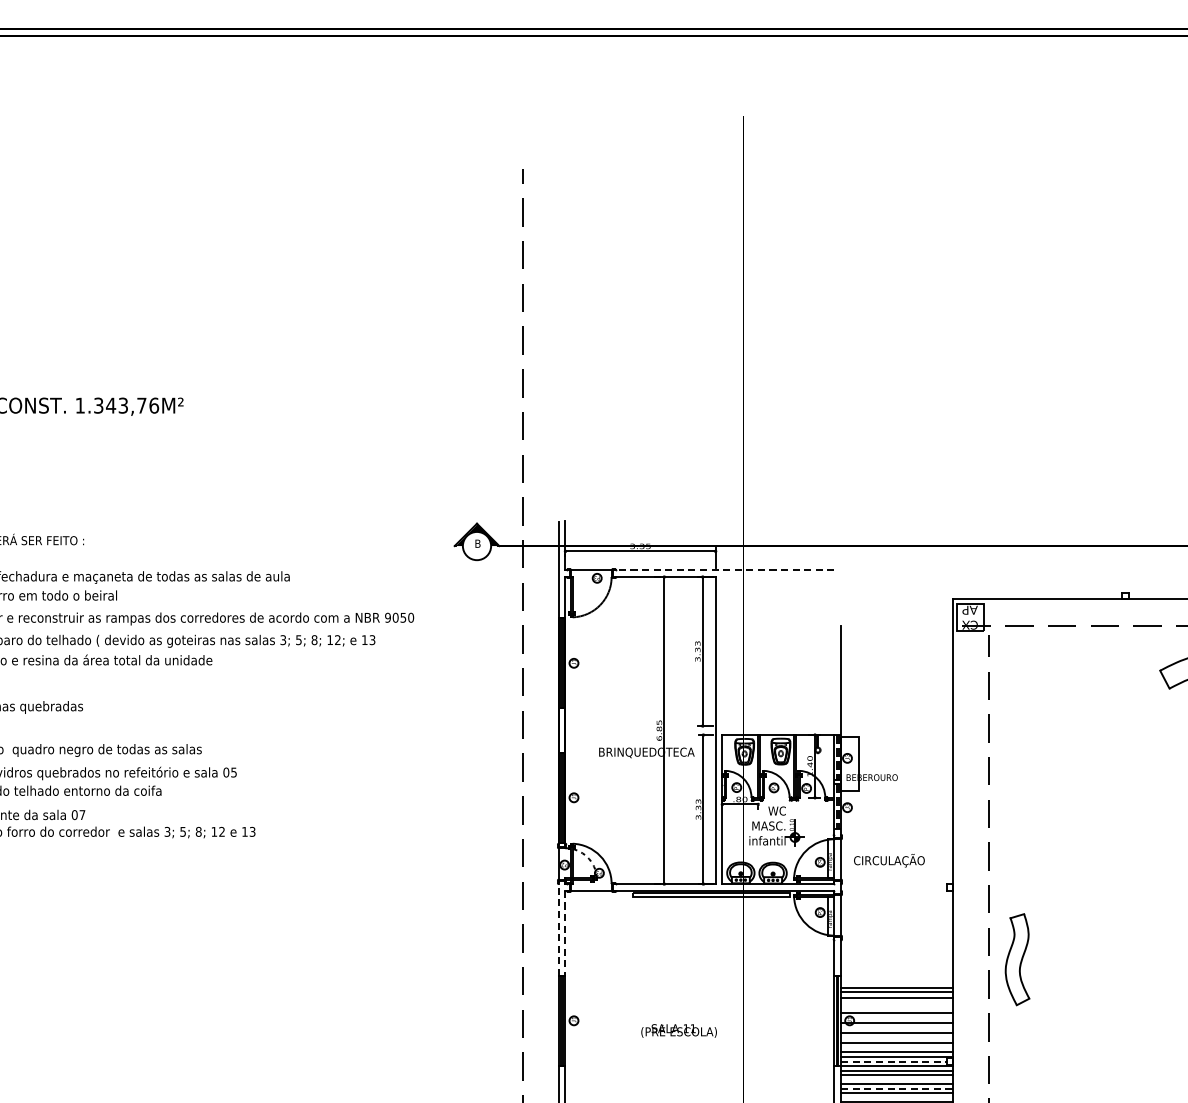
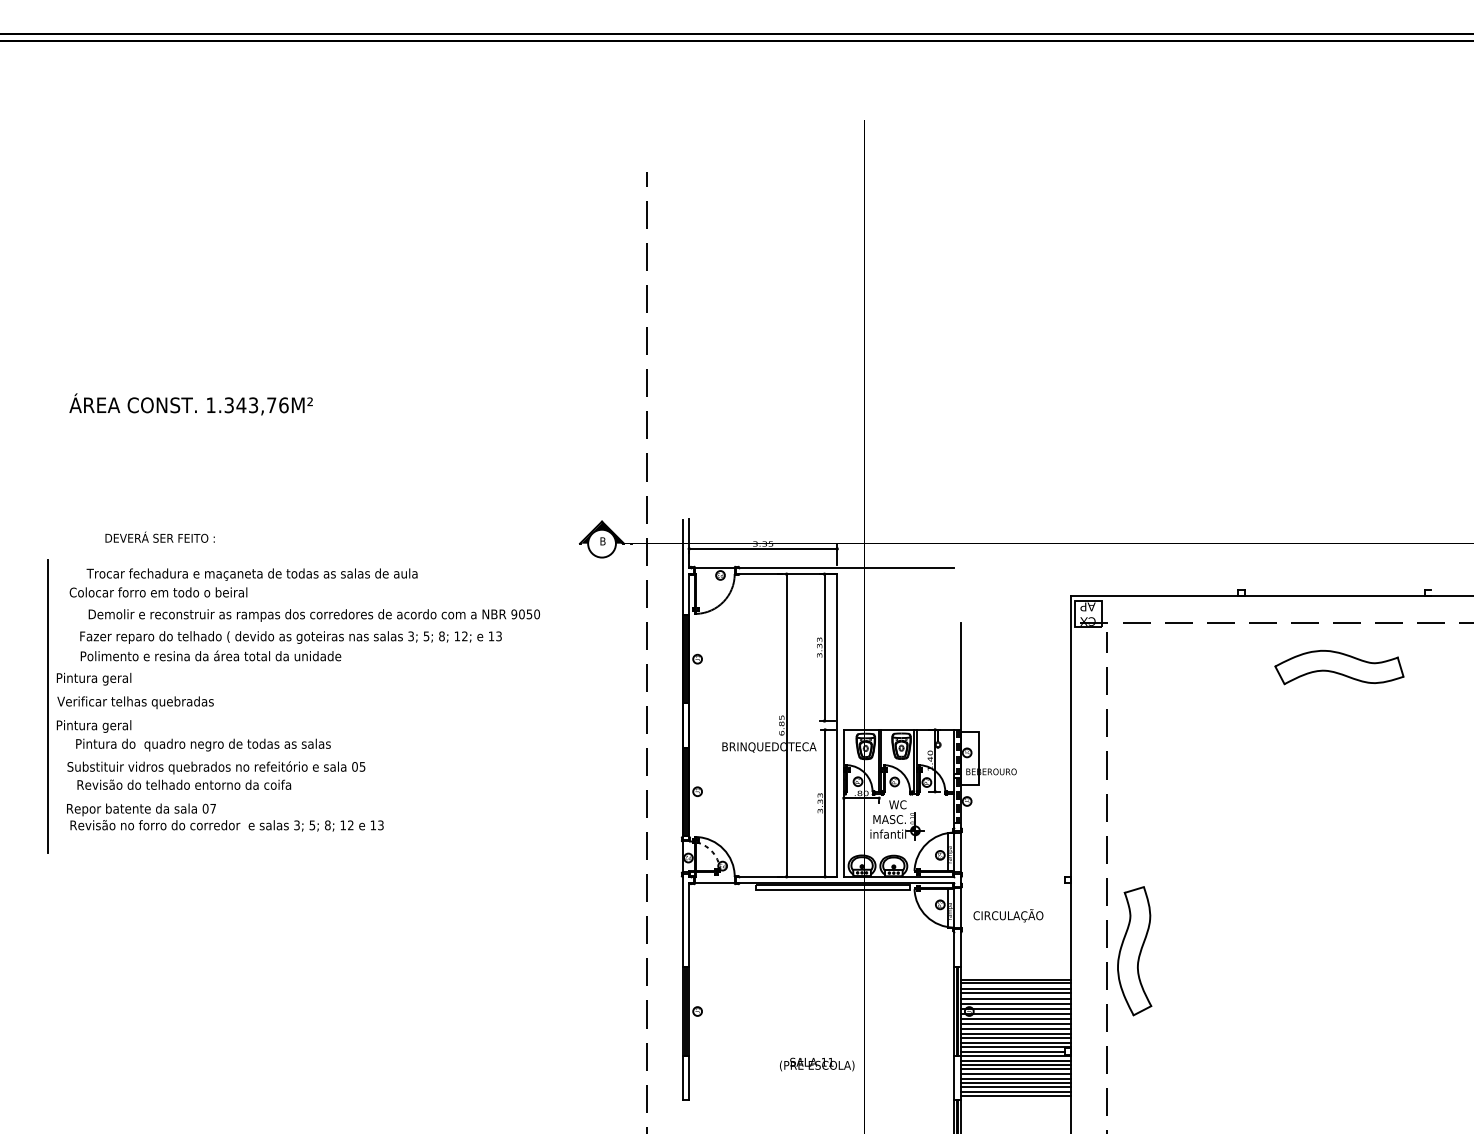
line: (725, 570) -> (846, 567), dashed -> solid
text: (889, 860) -> (1008, 915), moved
line: (558, 927) -> (682, 919), dashed -> solid
line: (565, 933) -> (689, 925), dashed -> solid
part: (1017, 959) -> (1134, 951), size x1.43
line: (896, 1002) -> (1015, 993), added
line: (896, 1008) -> (1015, 999), added
line: (896, 1018) -> (1015, 1009), added
line: (896, 1028) -> (1015, 1019), added
text: (679, 1030) -> (817, 1064), moved
line: (896, 1039) -> (1015, 1029), added
line: (896, 1048) -> (1015, 1038), added
line: (893, 1061) -> (1012, 1051), dashed -> solid
line: (896, 1079) -> (1015, 1069), added
line: (897, 1088) -> (1016, 1078), dashed -> solid
line: (896, 1097) -> (1015, 1087), added

